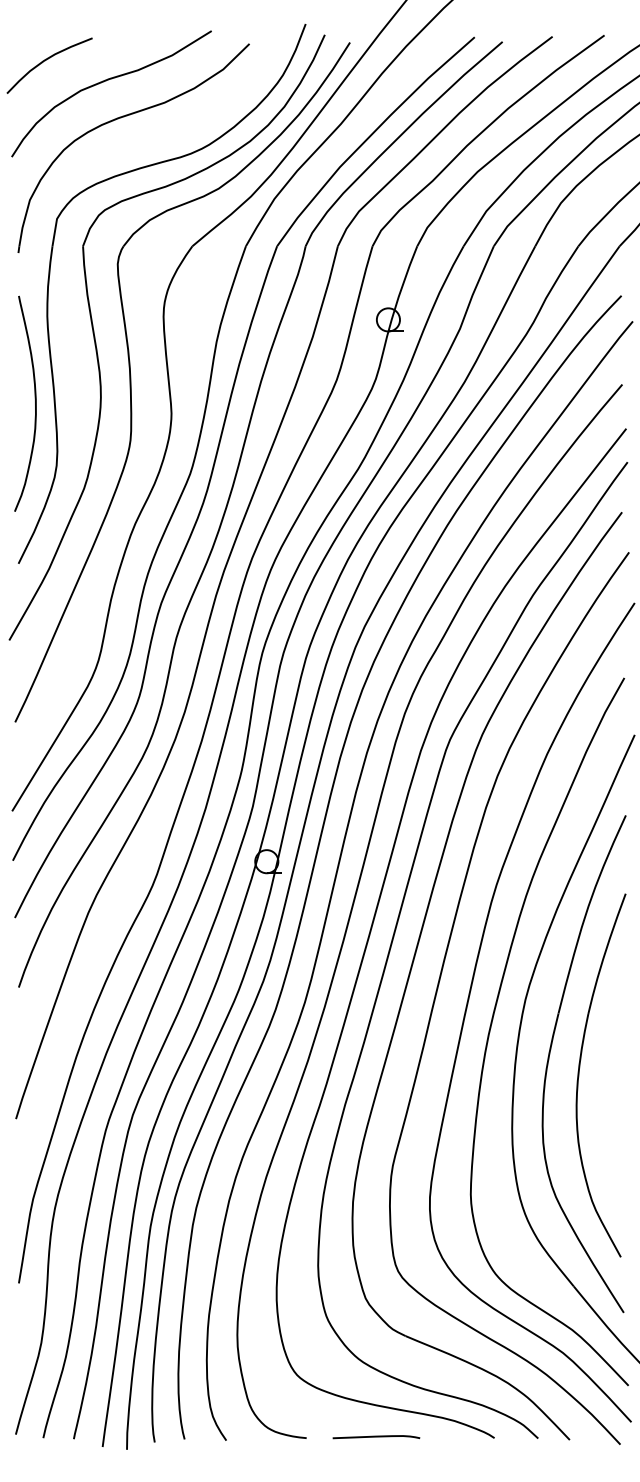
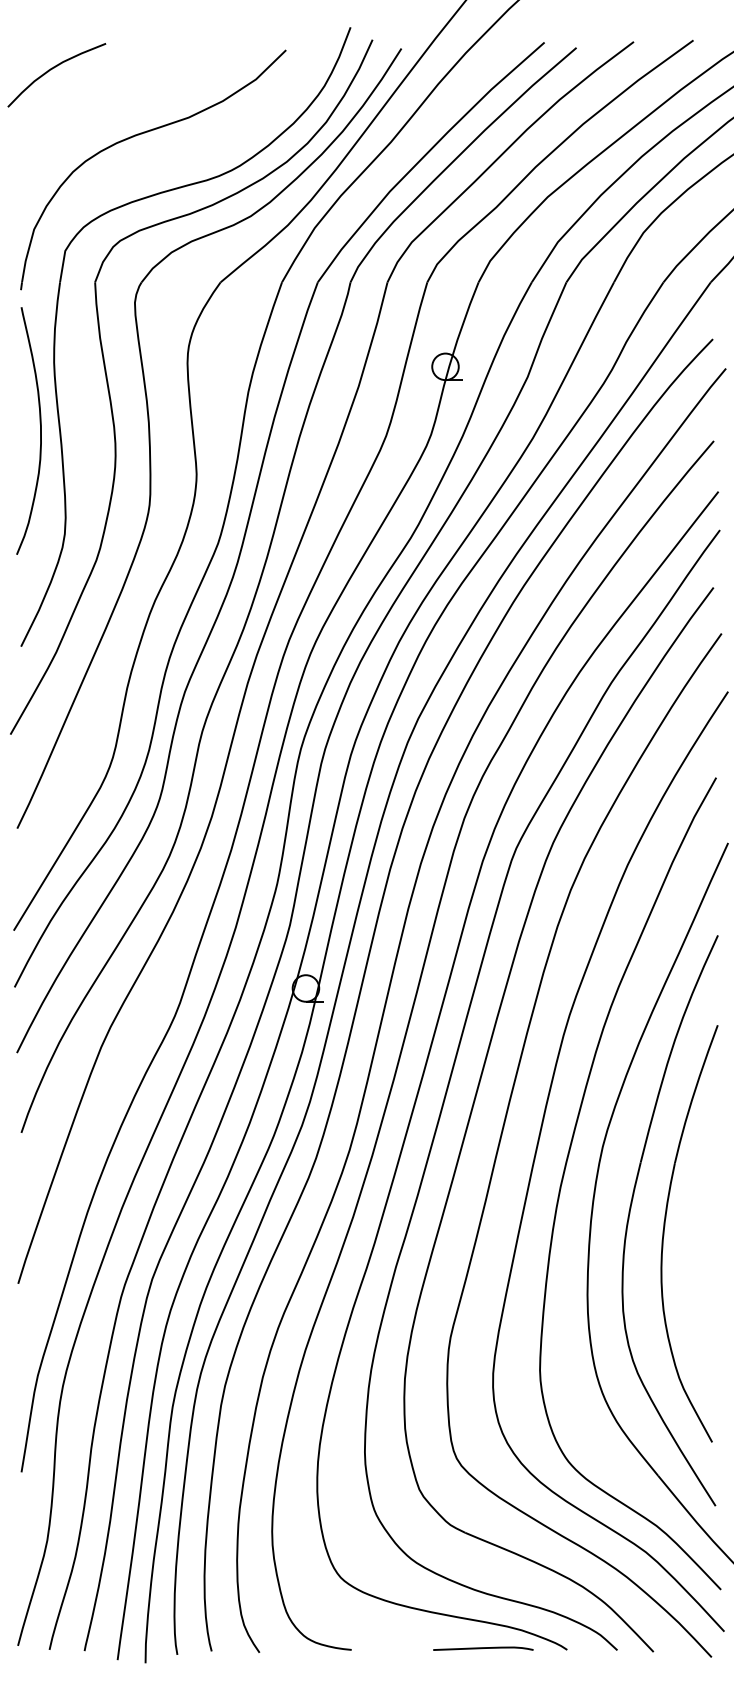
curve: (106, 81) -> (122, 93), removed
curve: (35, 403) -> (40, 430), moved
curve: (376, 1437) -> (483, 1649), moved

